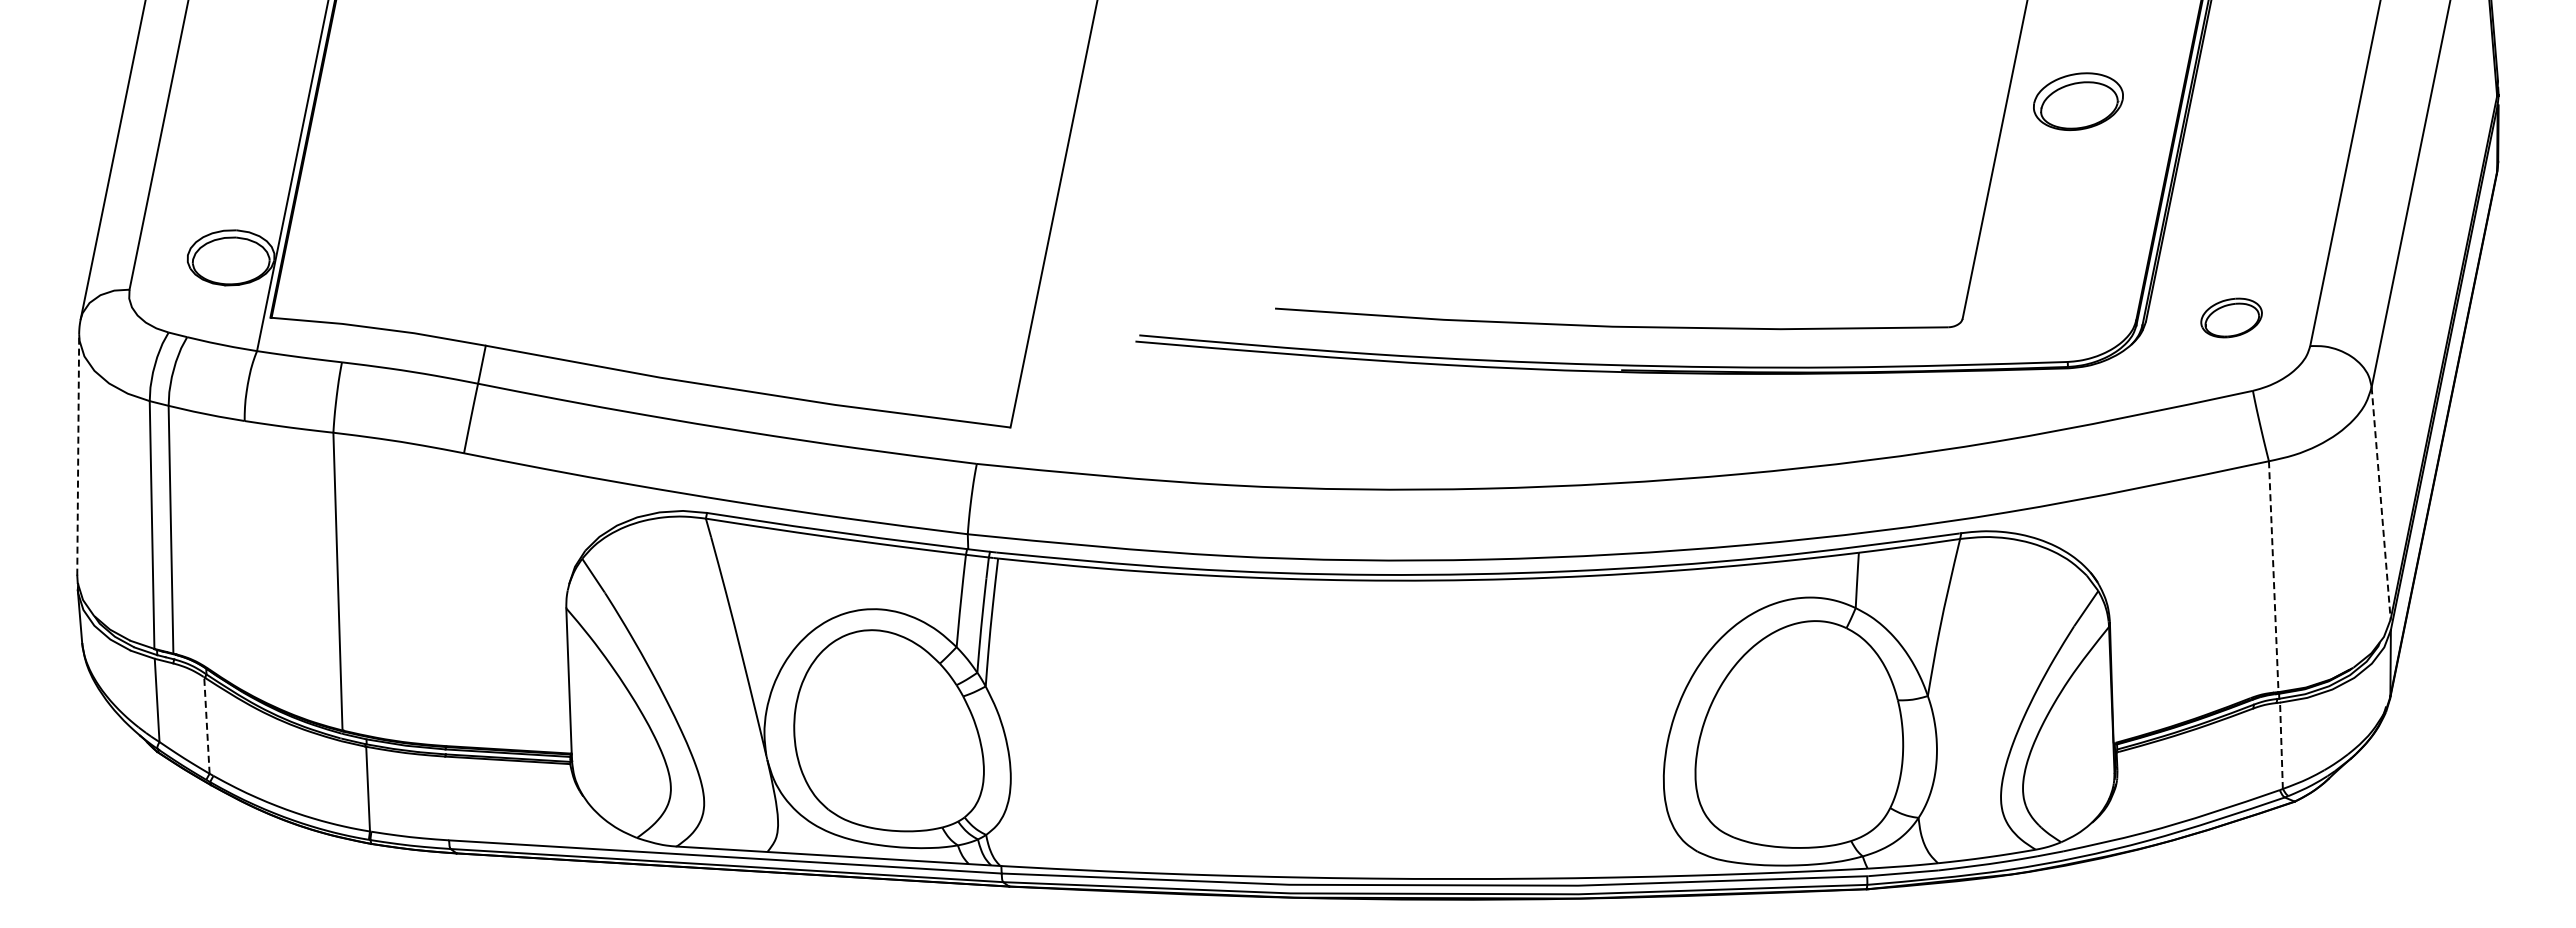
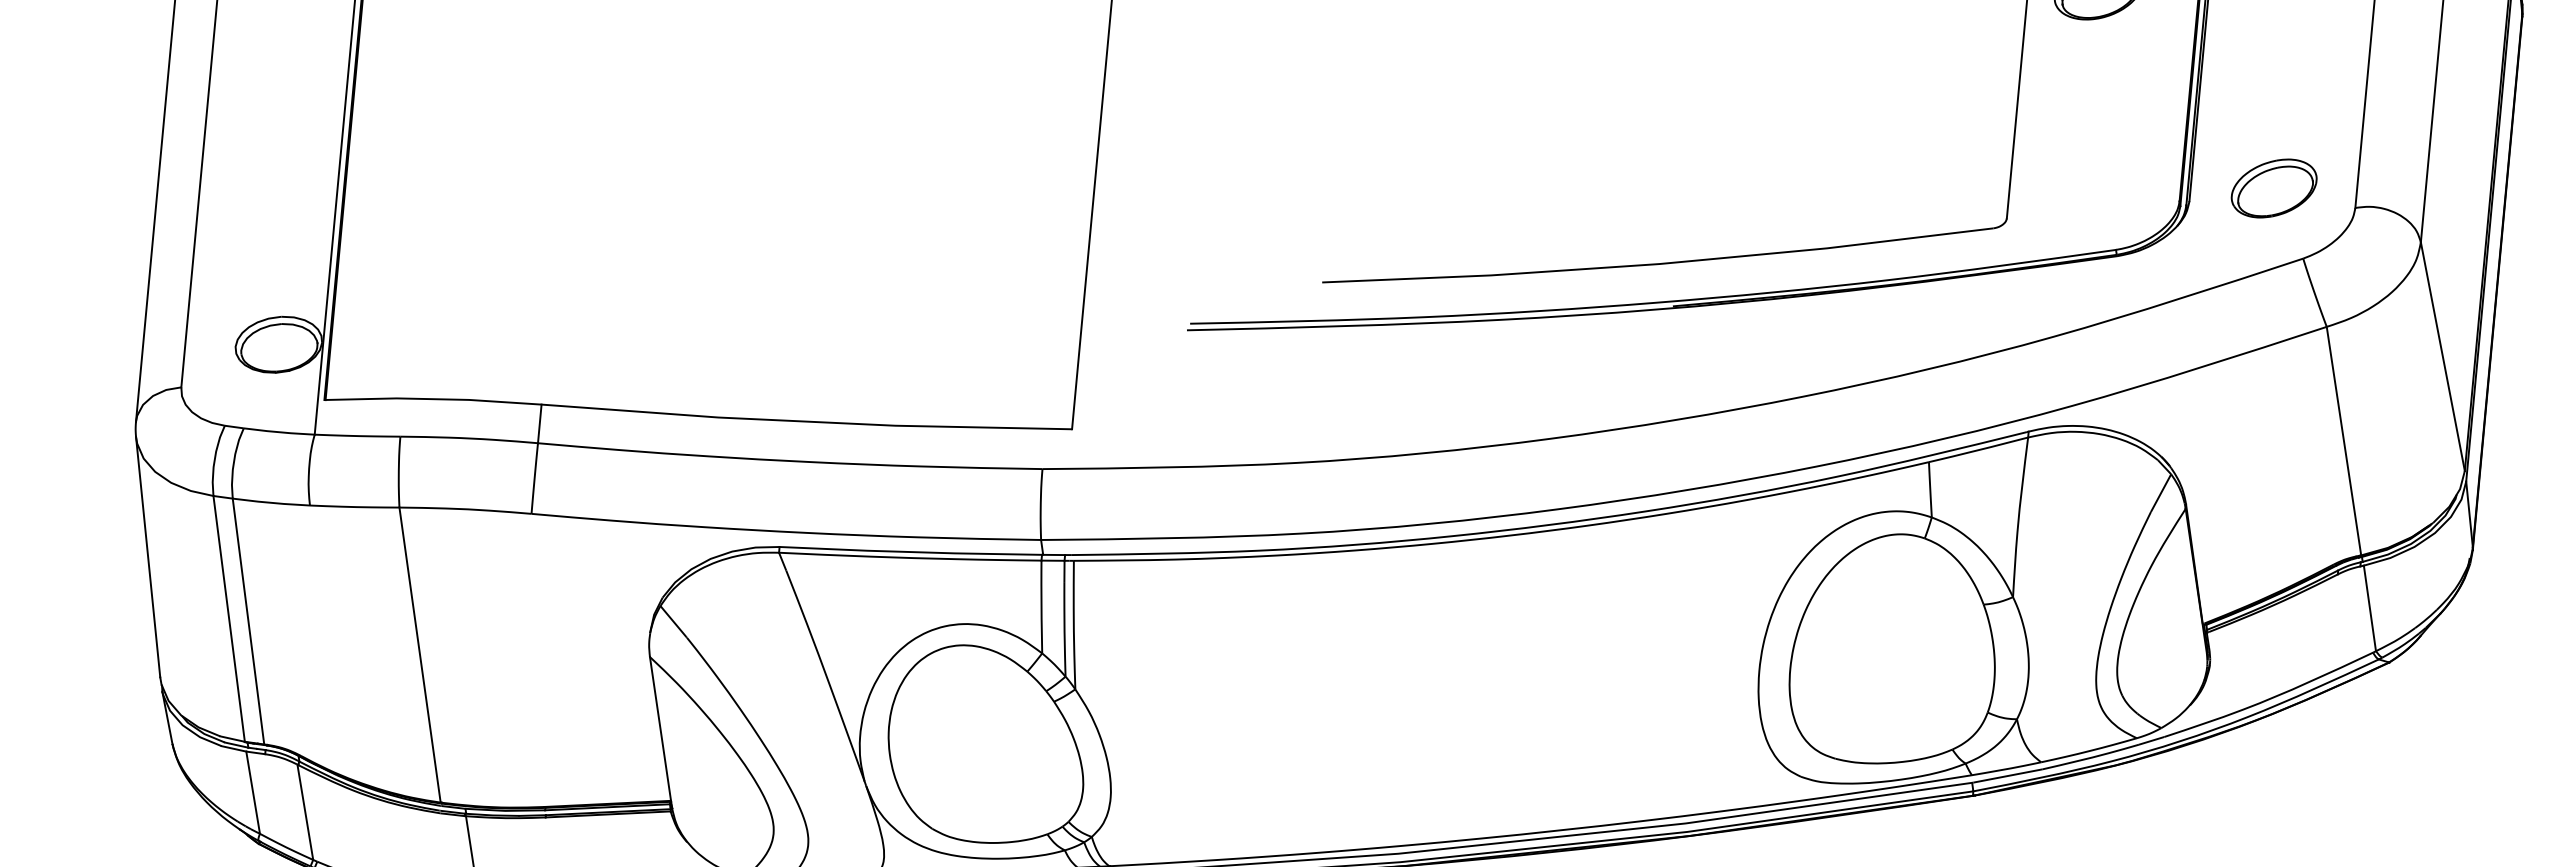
part: (2231, 317) -> (2274, 188), size x1.43
line: (78, 454) -> (148, 556), dashed -> solid
line: (2381, 503) -> (2443, 356), dashed -> solid
line: (2273, 576) -> (2343, 440), dashed -> solid
line: (206, 725) -> (304, 812), dashed -> solid
line: (2281, 745) -> (2369, 608), dashed -> solid

